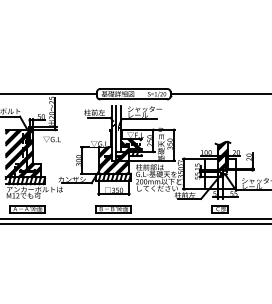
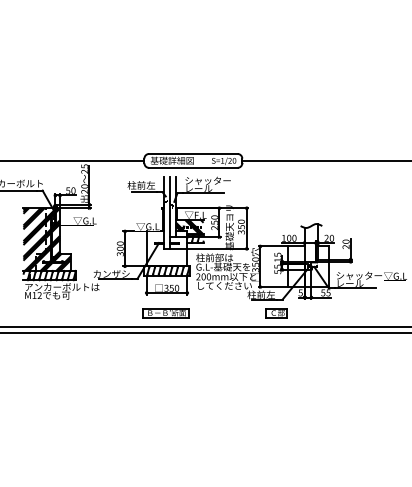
hatch: (222, 155) -> (311, 242), removed
hatch: (113, 160) -> (166, 248), removed
part: (26, 209) -> (51, 313), removed
part: (219, 209) -> (276, 313), moved

